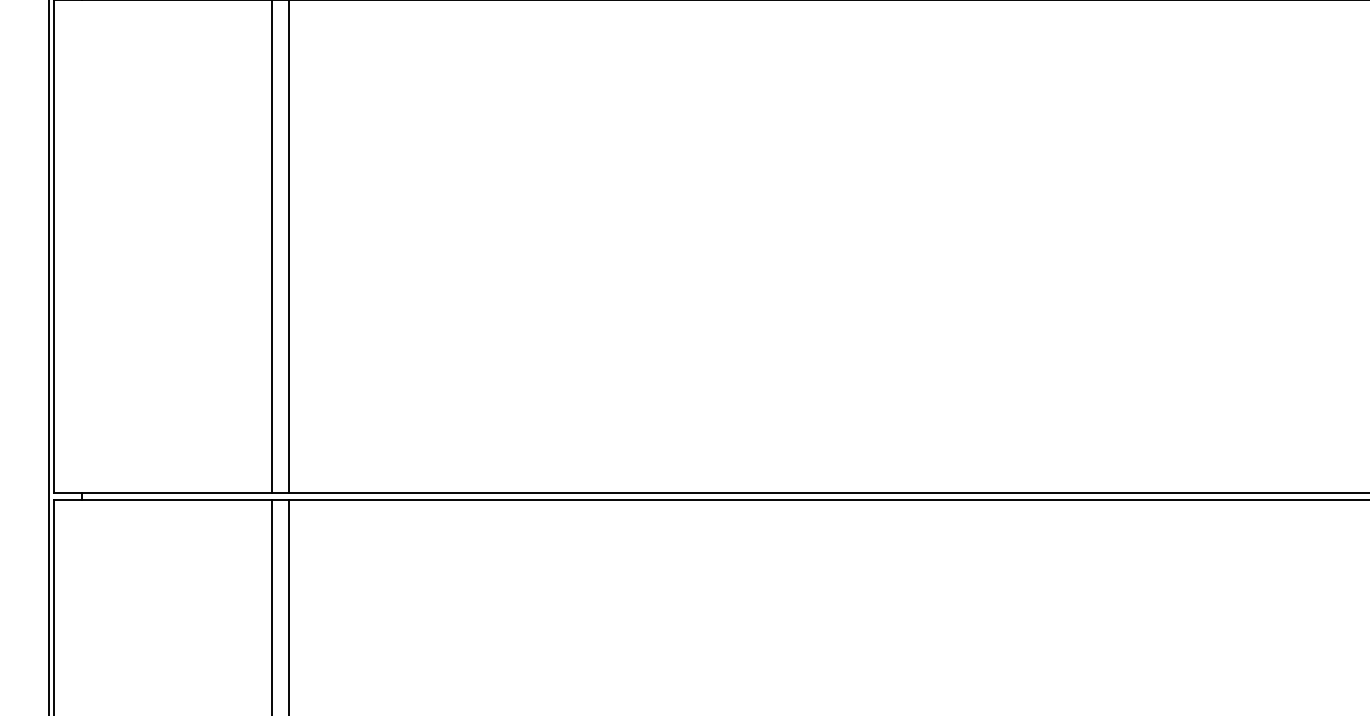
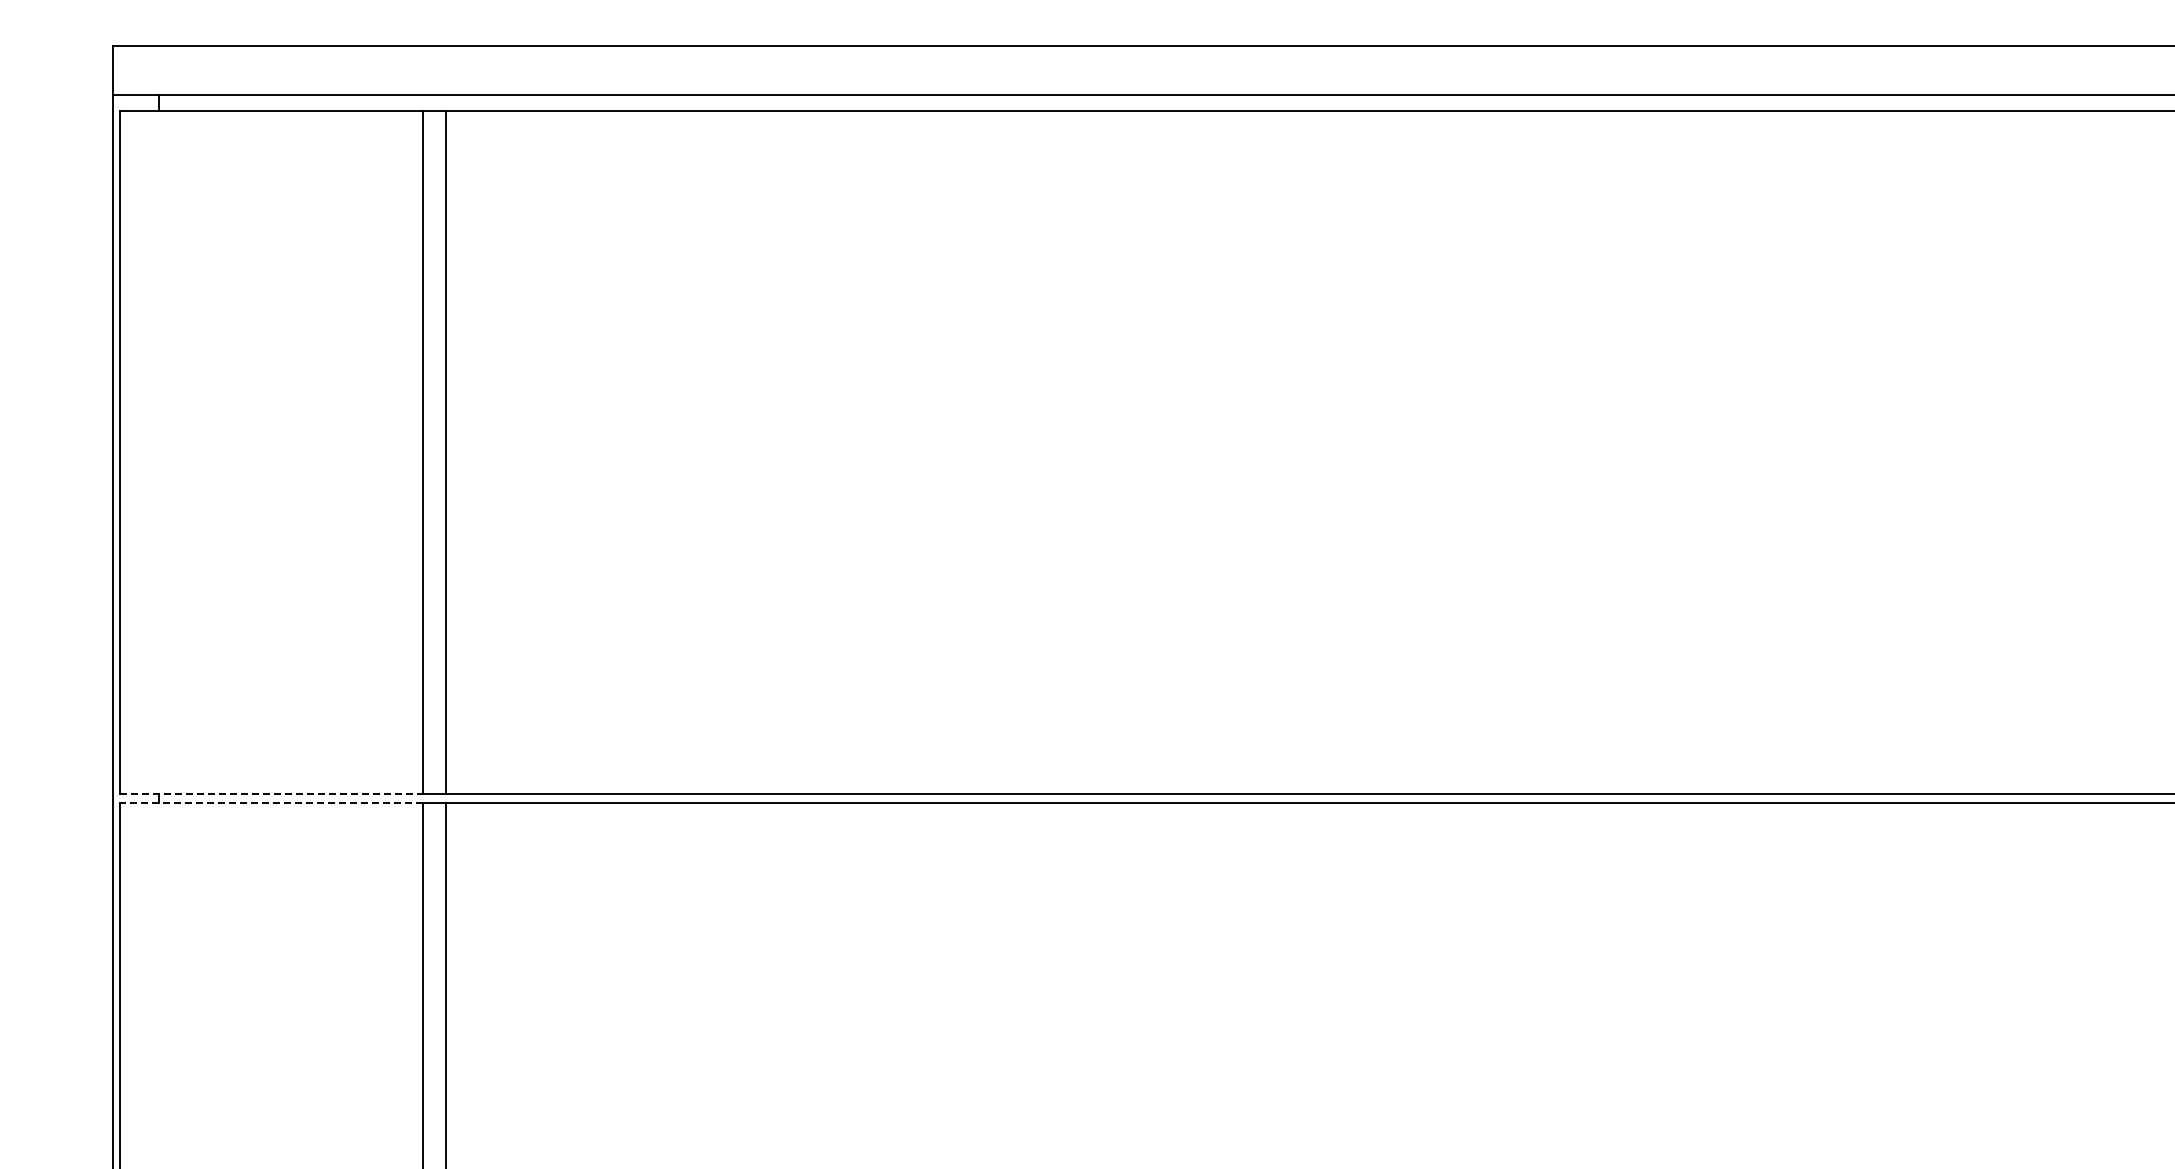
line: (163, 493) -> (271, 794), solid -> dashed
line: (163, 499) -> (271, 803), solid -> dashed

